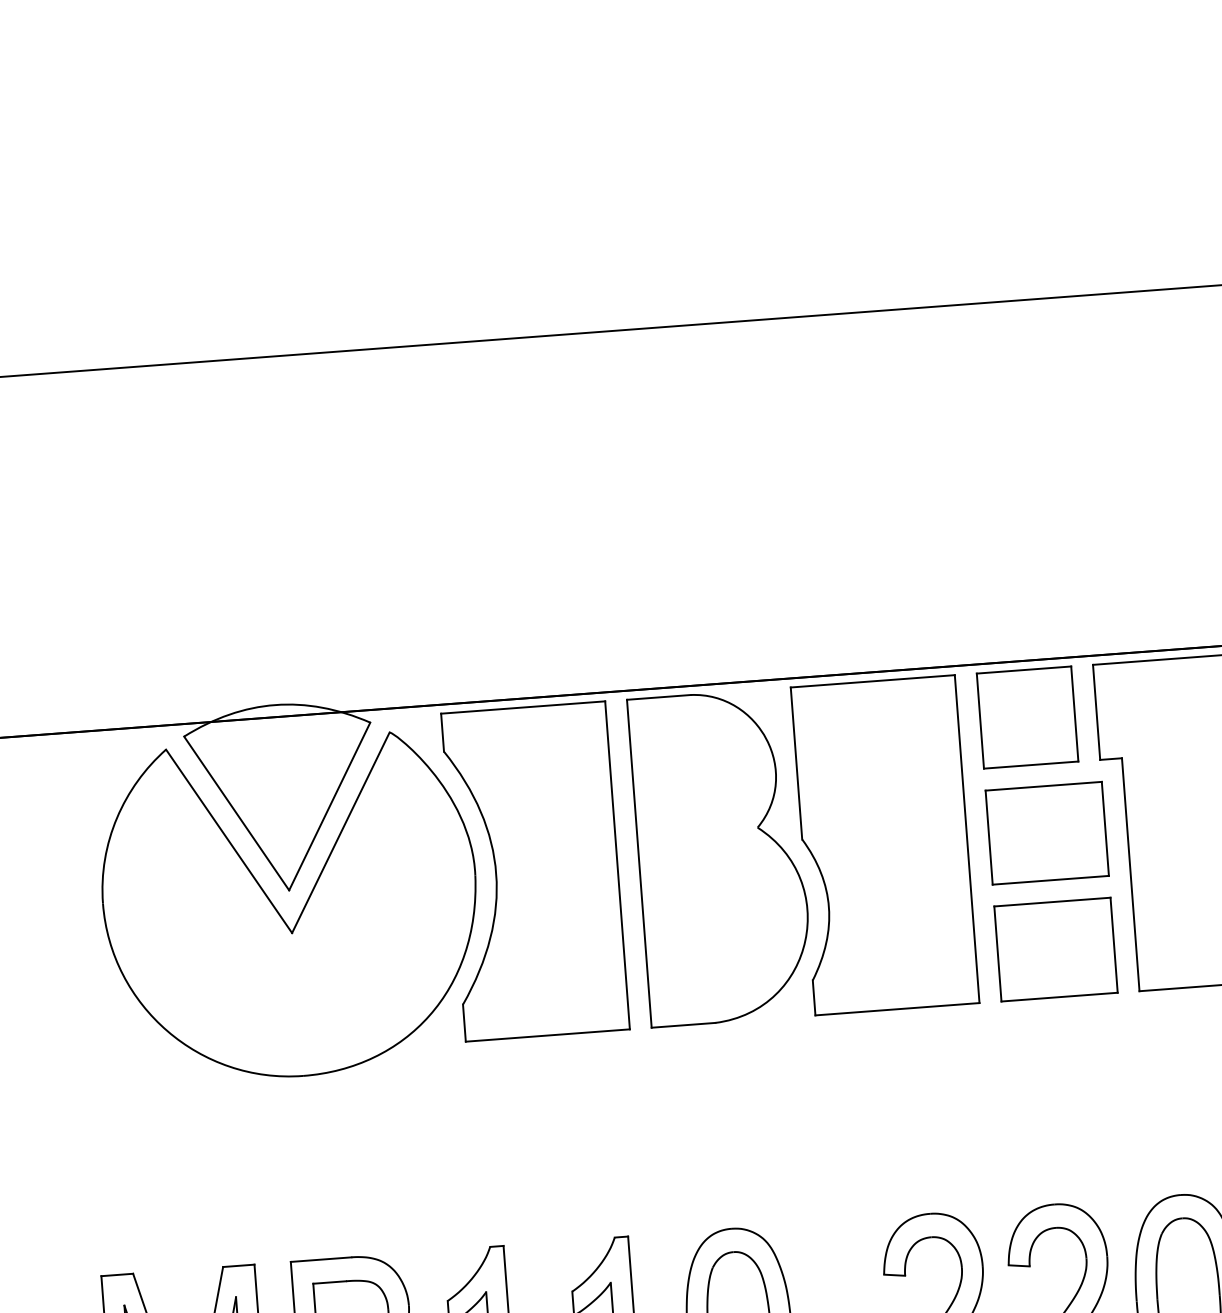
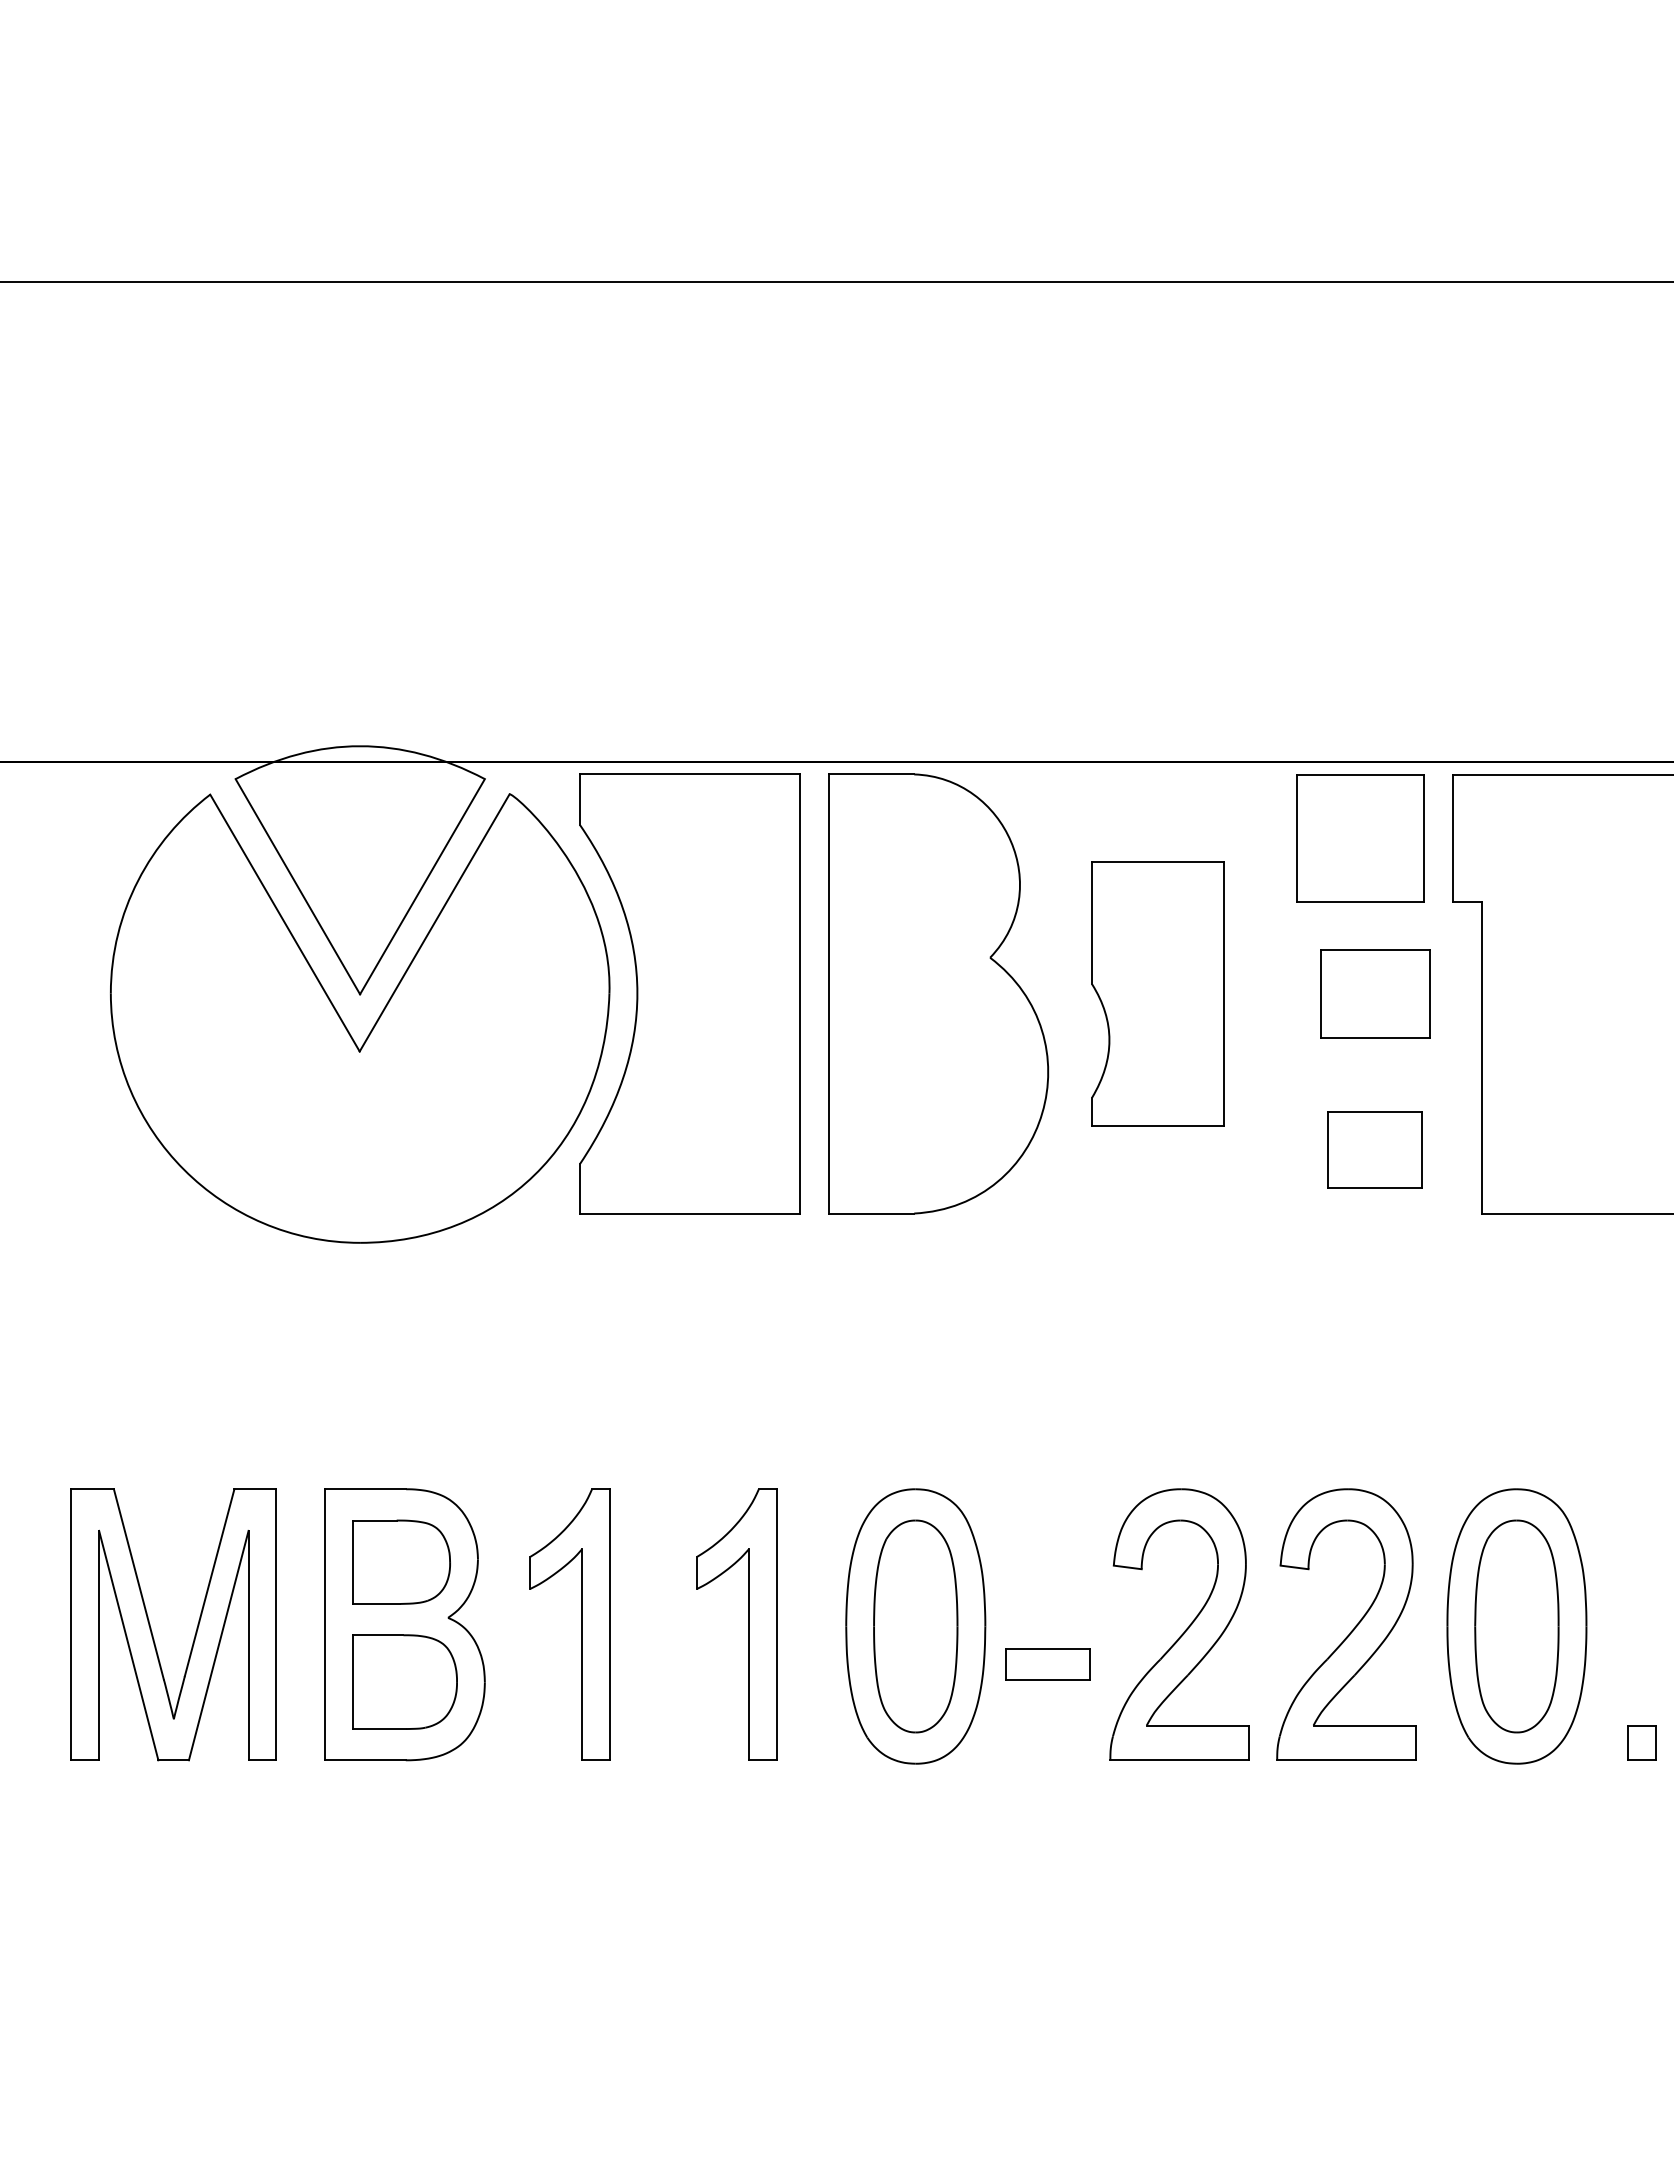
part: (1046, 832) -> (1374, 993), size x0.7
part: (884, 844) -> (1157, 993), size x0.6
part: (1055, 949) -> (1374, 1149), size x0.6

